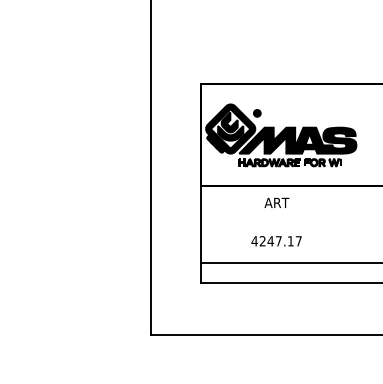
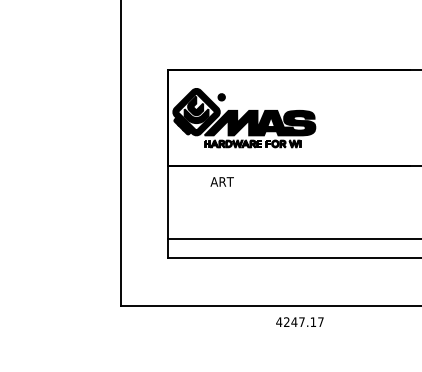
text: (276, 202) -> (221, 181), moved
text: (276, 240) -> (299, 321), moved

